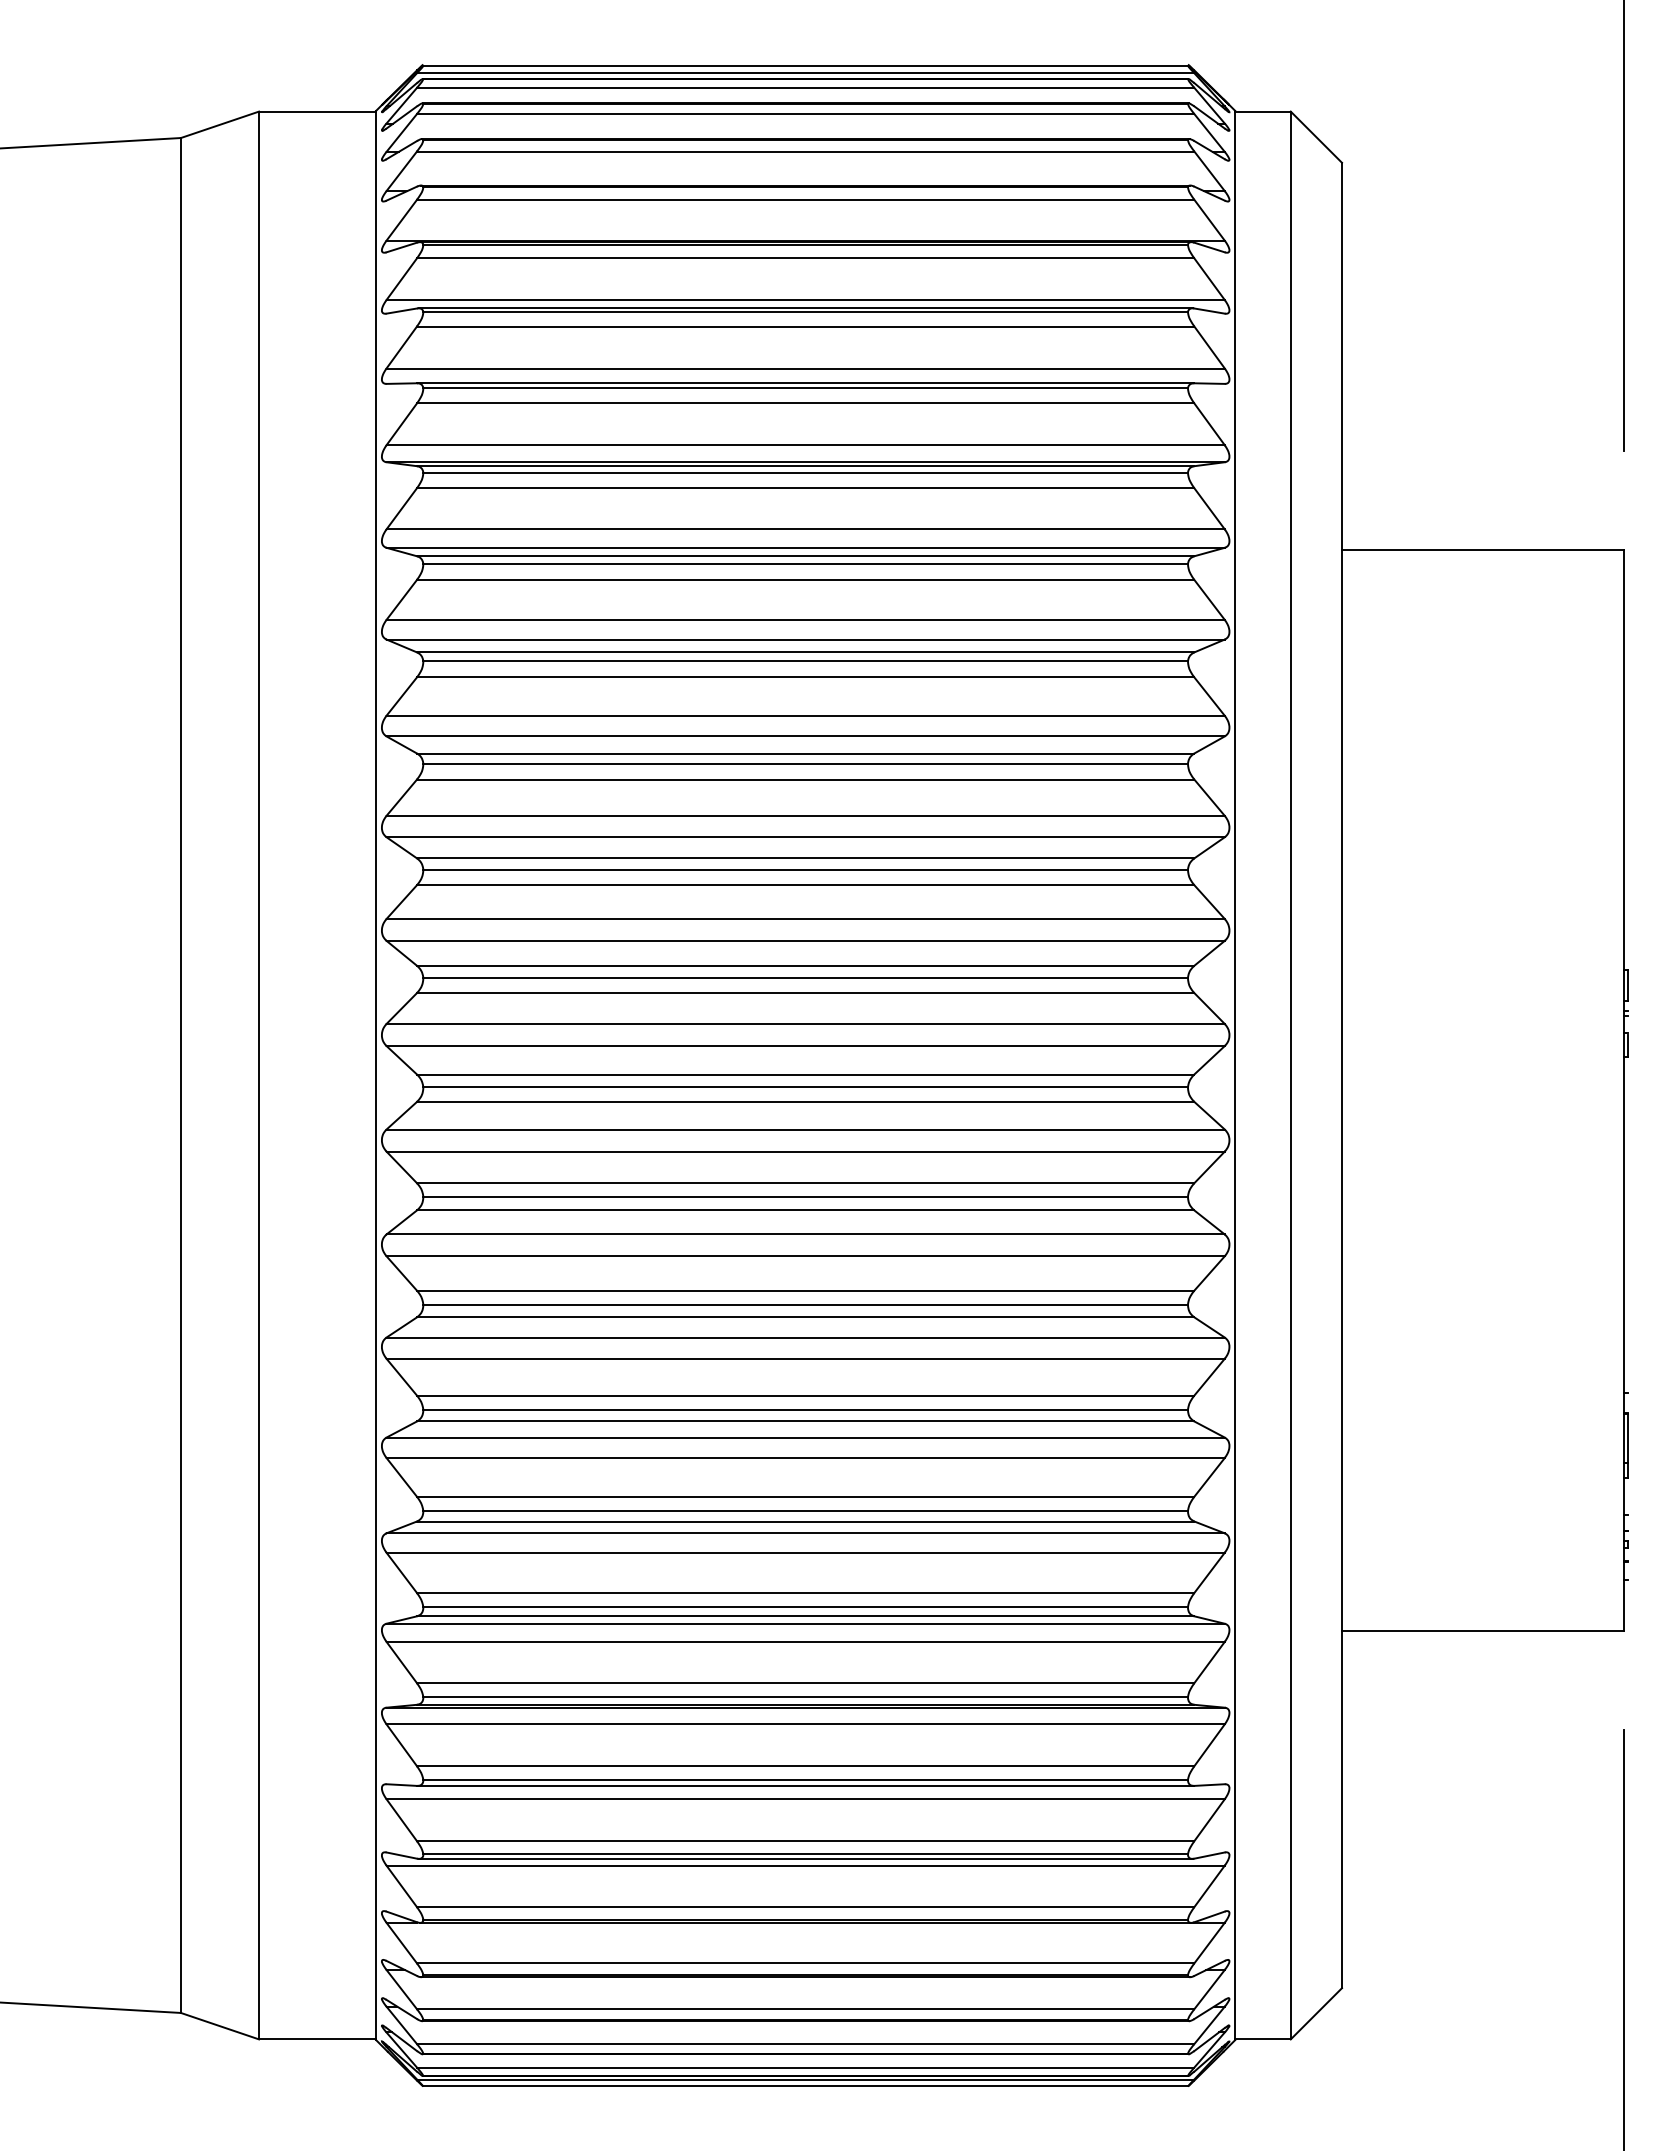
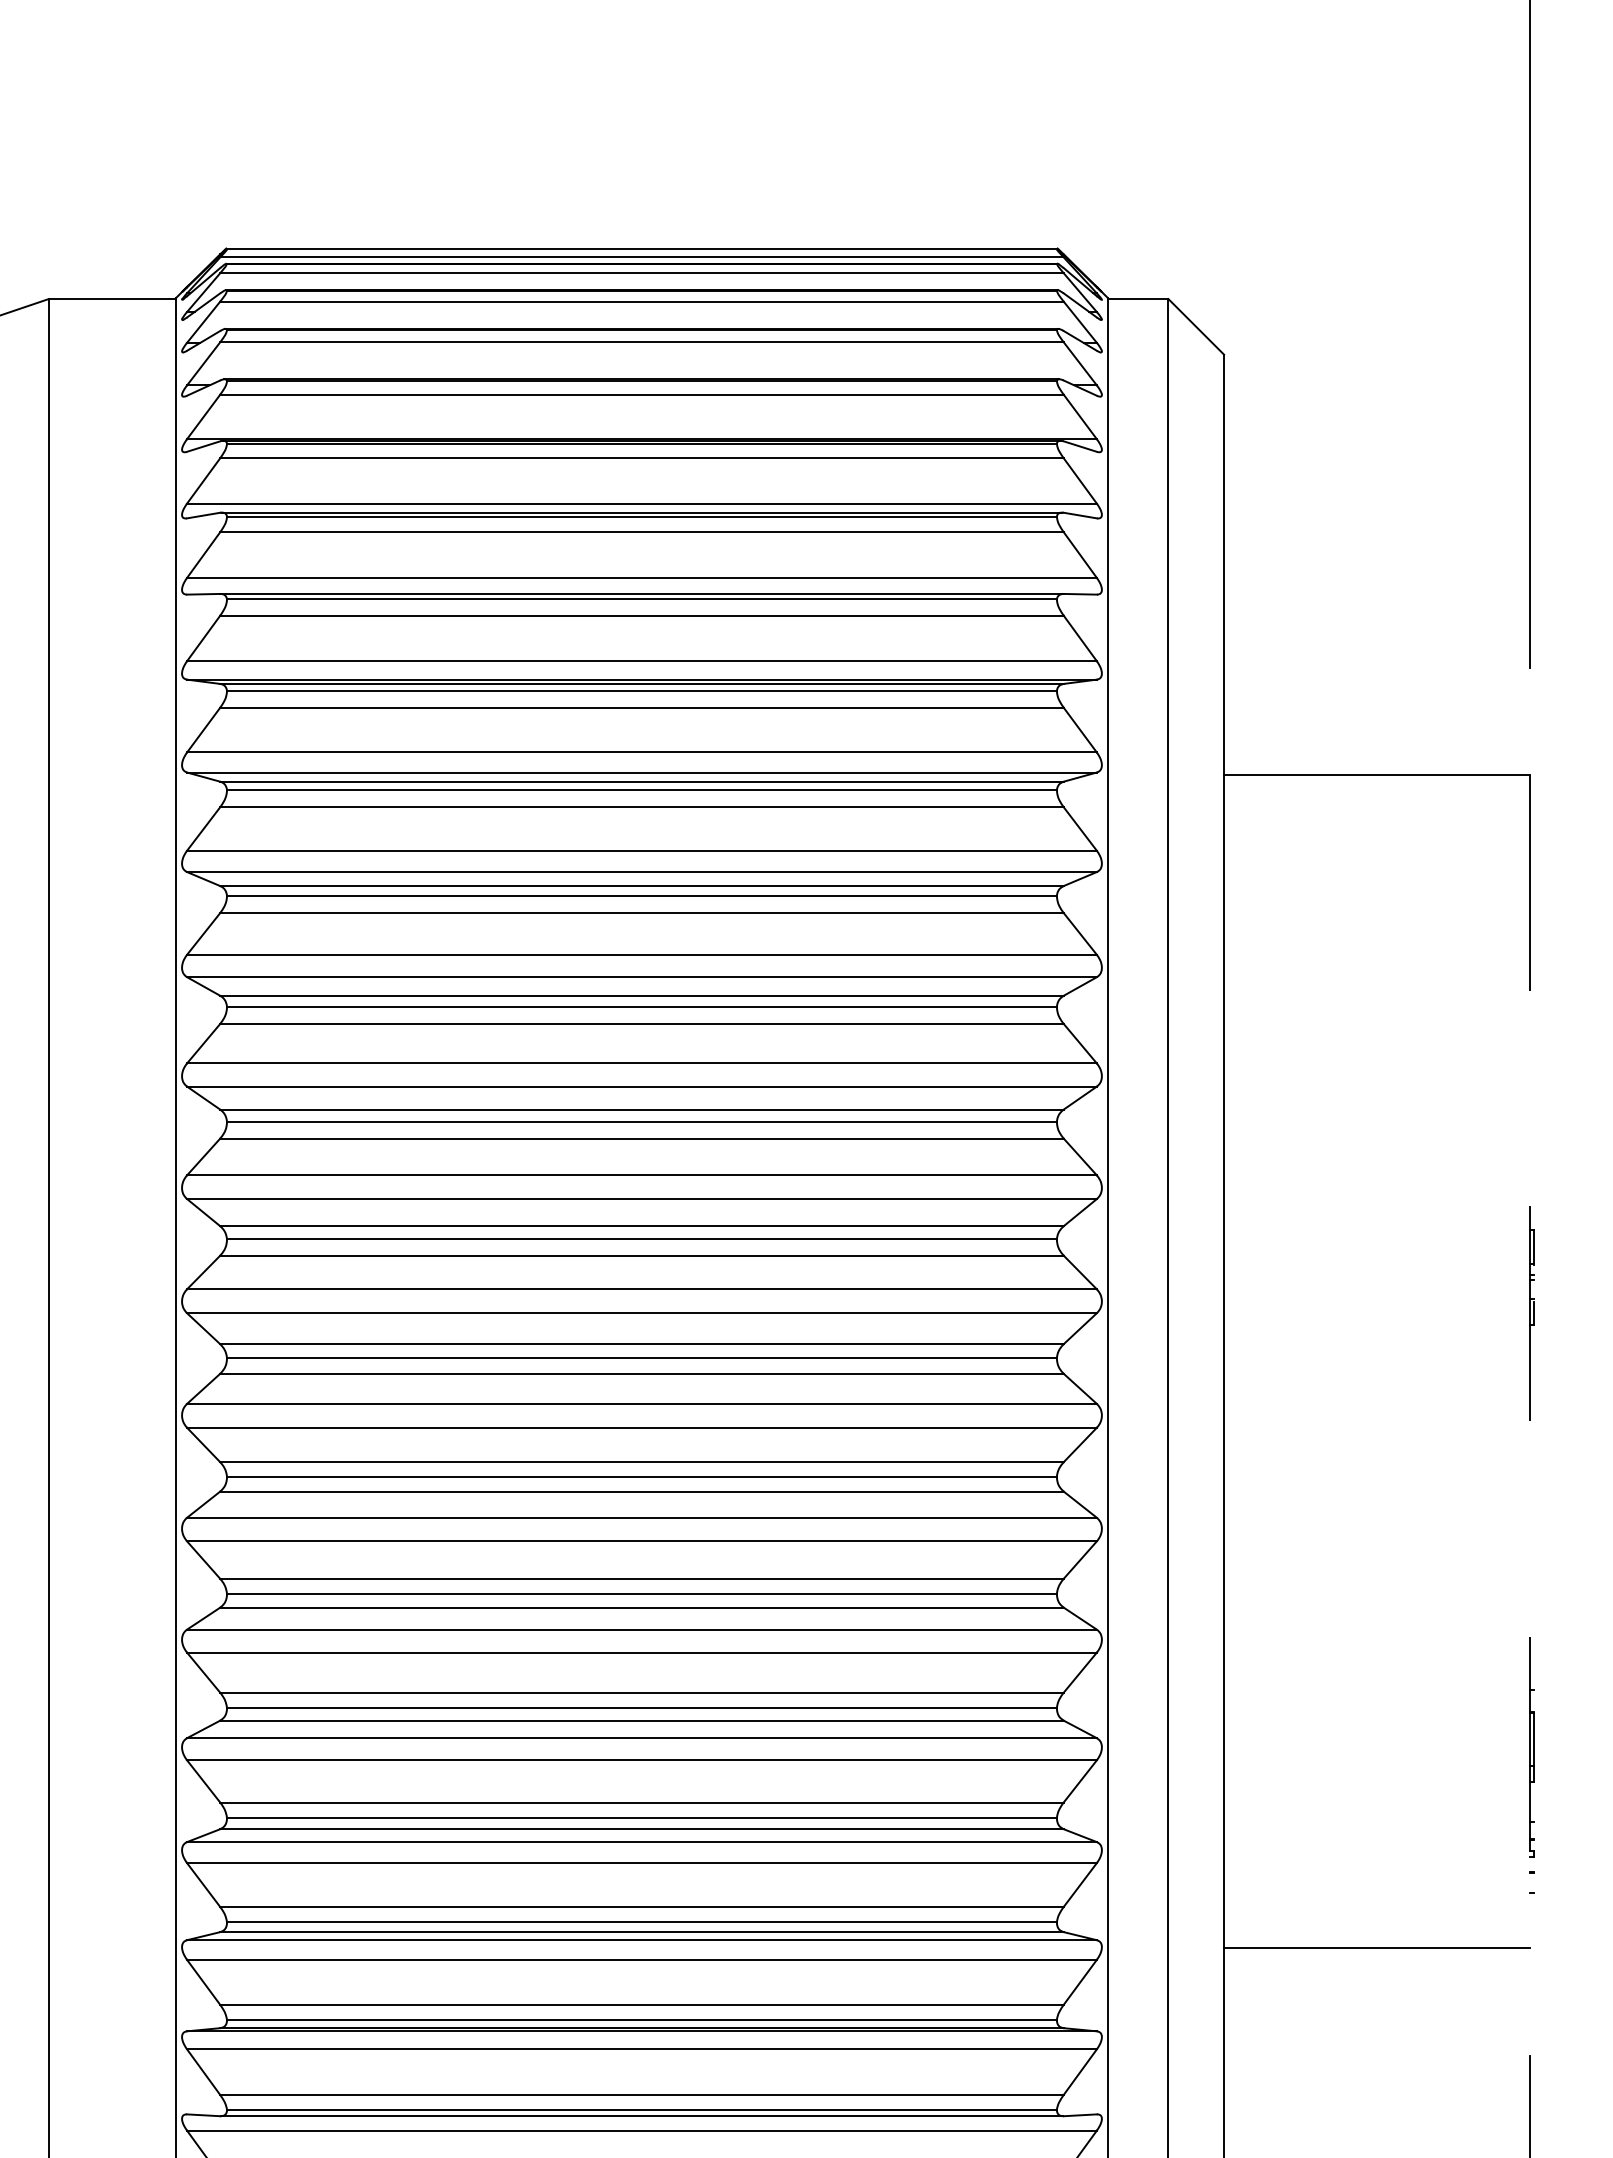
line: (1623, 1091) -> (1529, 1362), solid -> dashed

